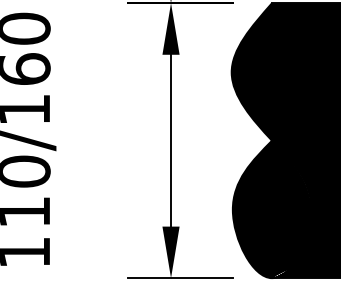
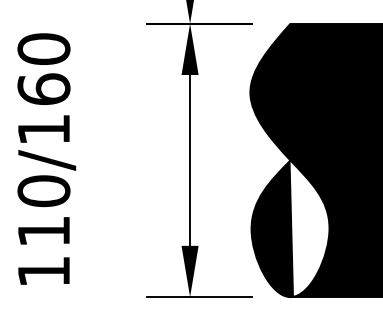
fill: (272, 209) -> (290, 228), removed

